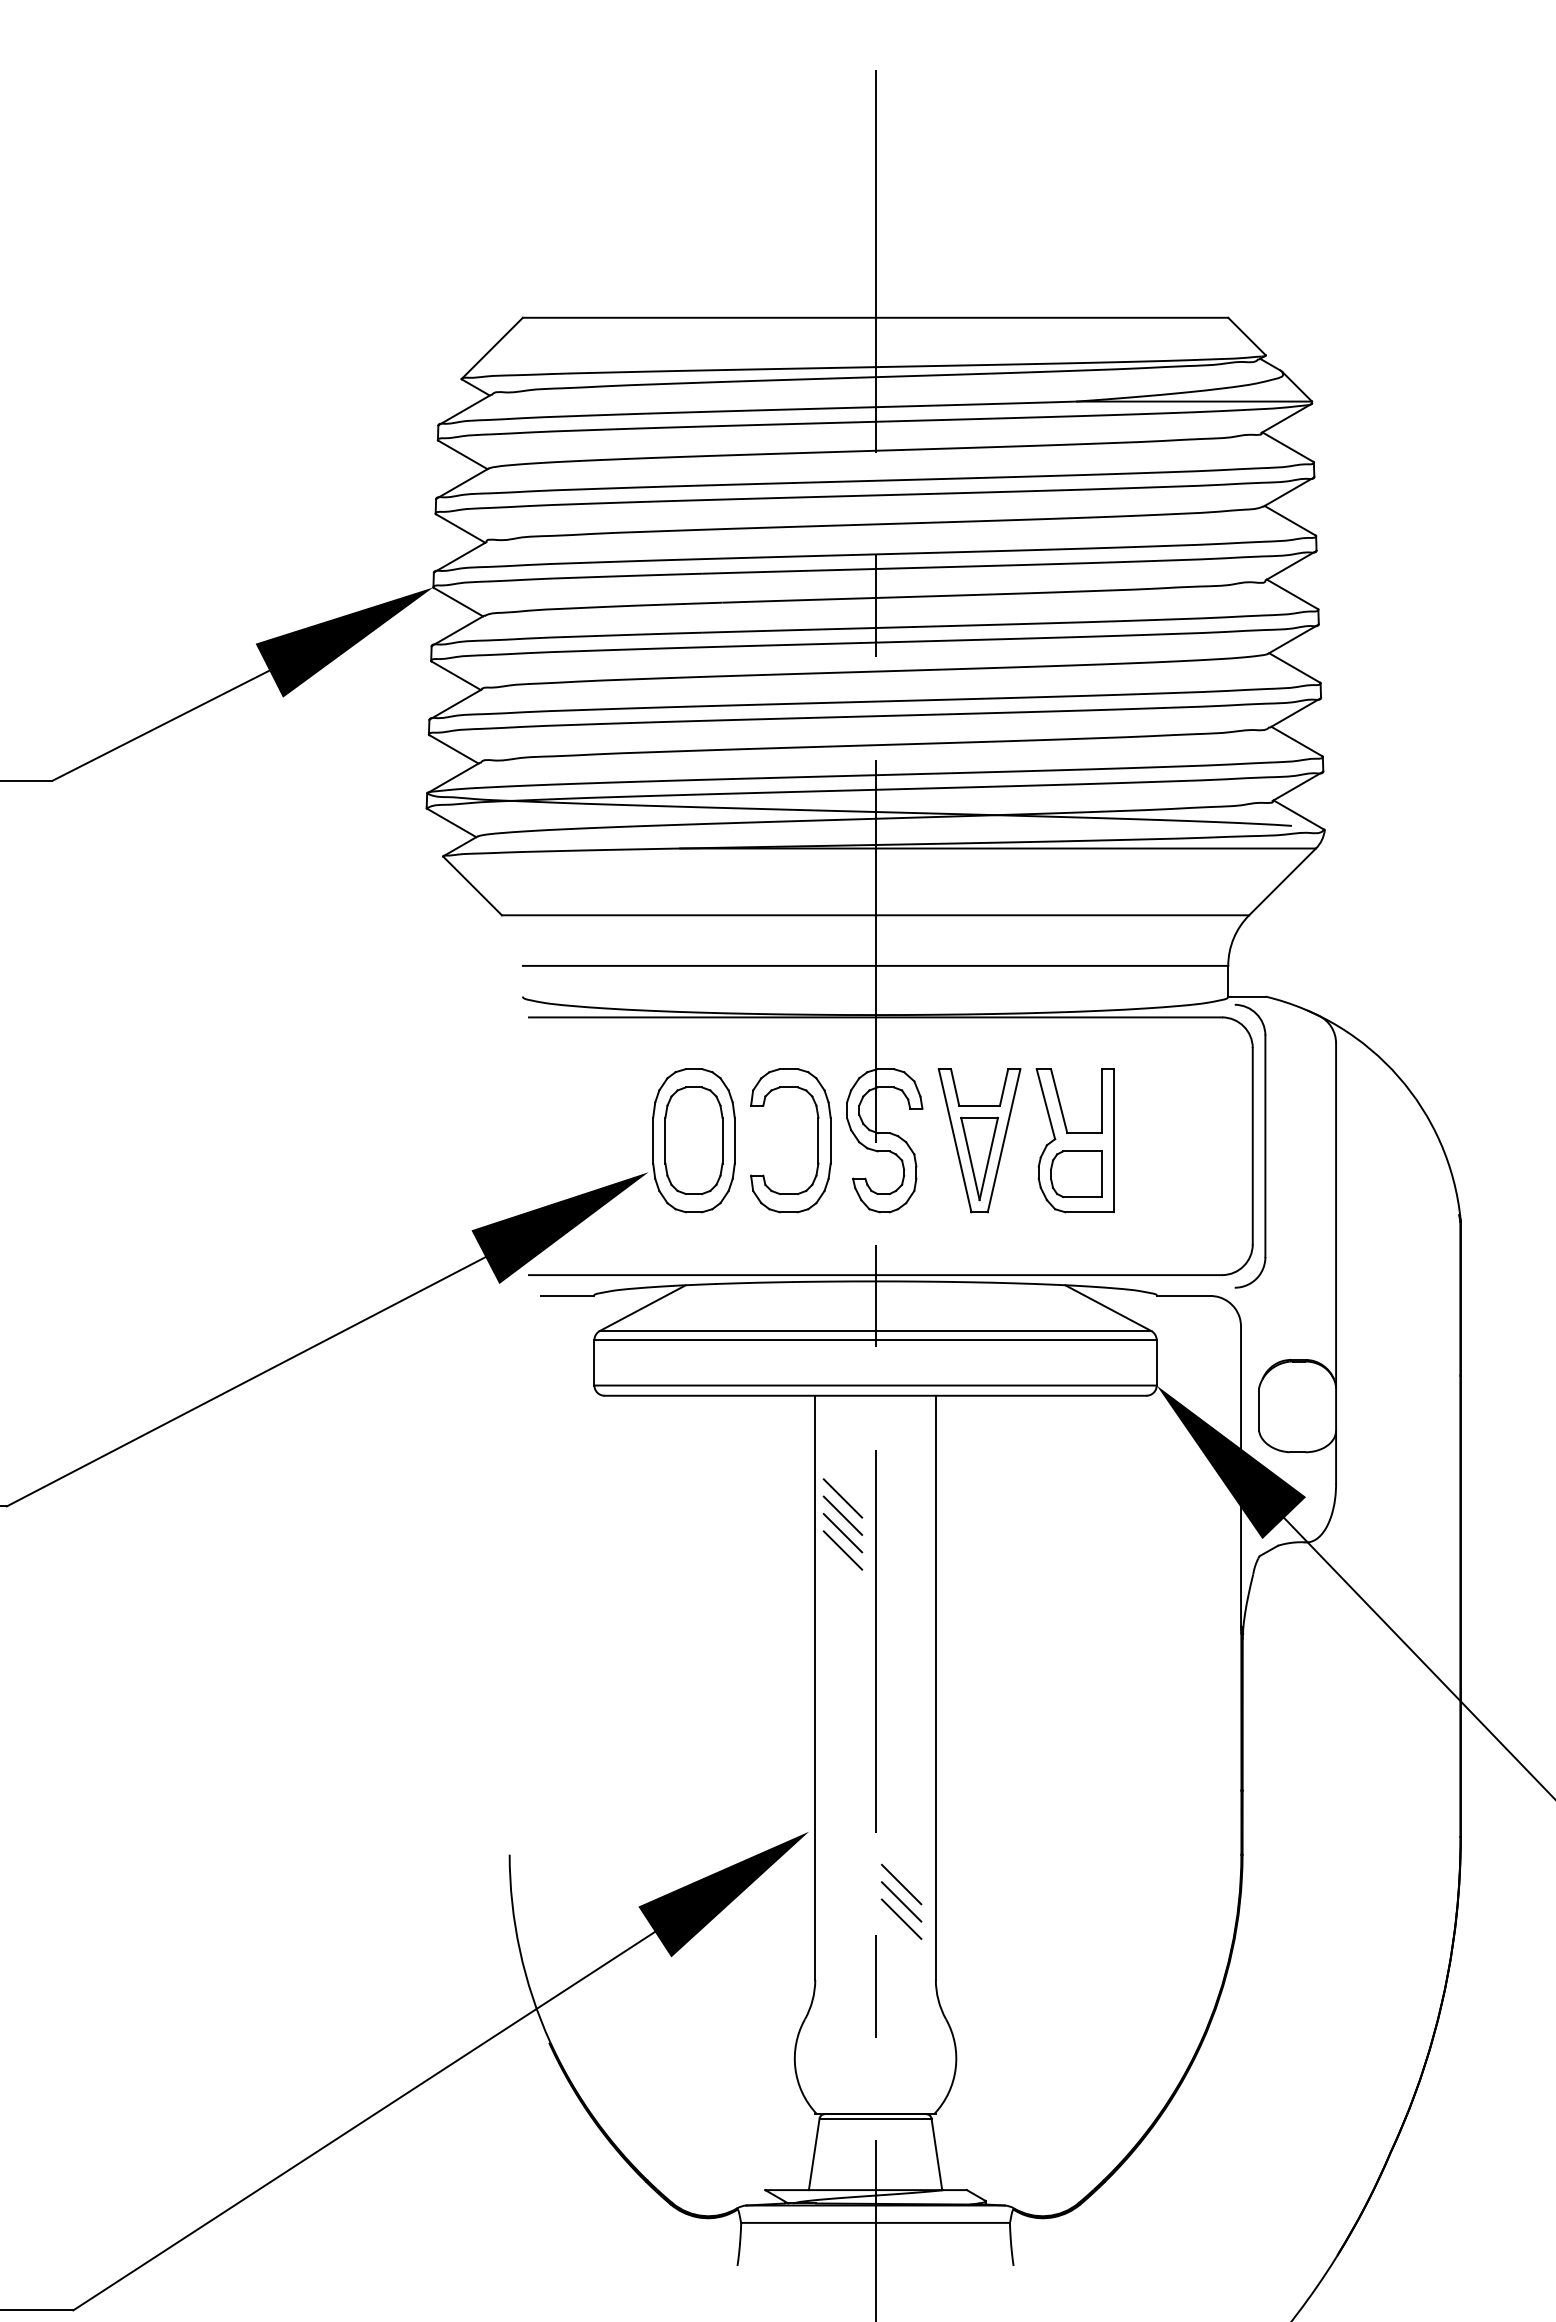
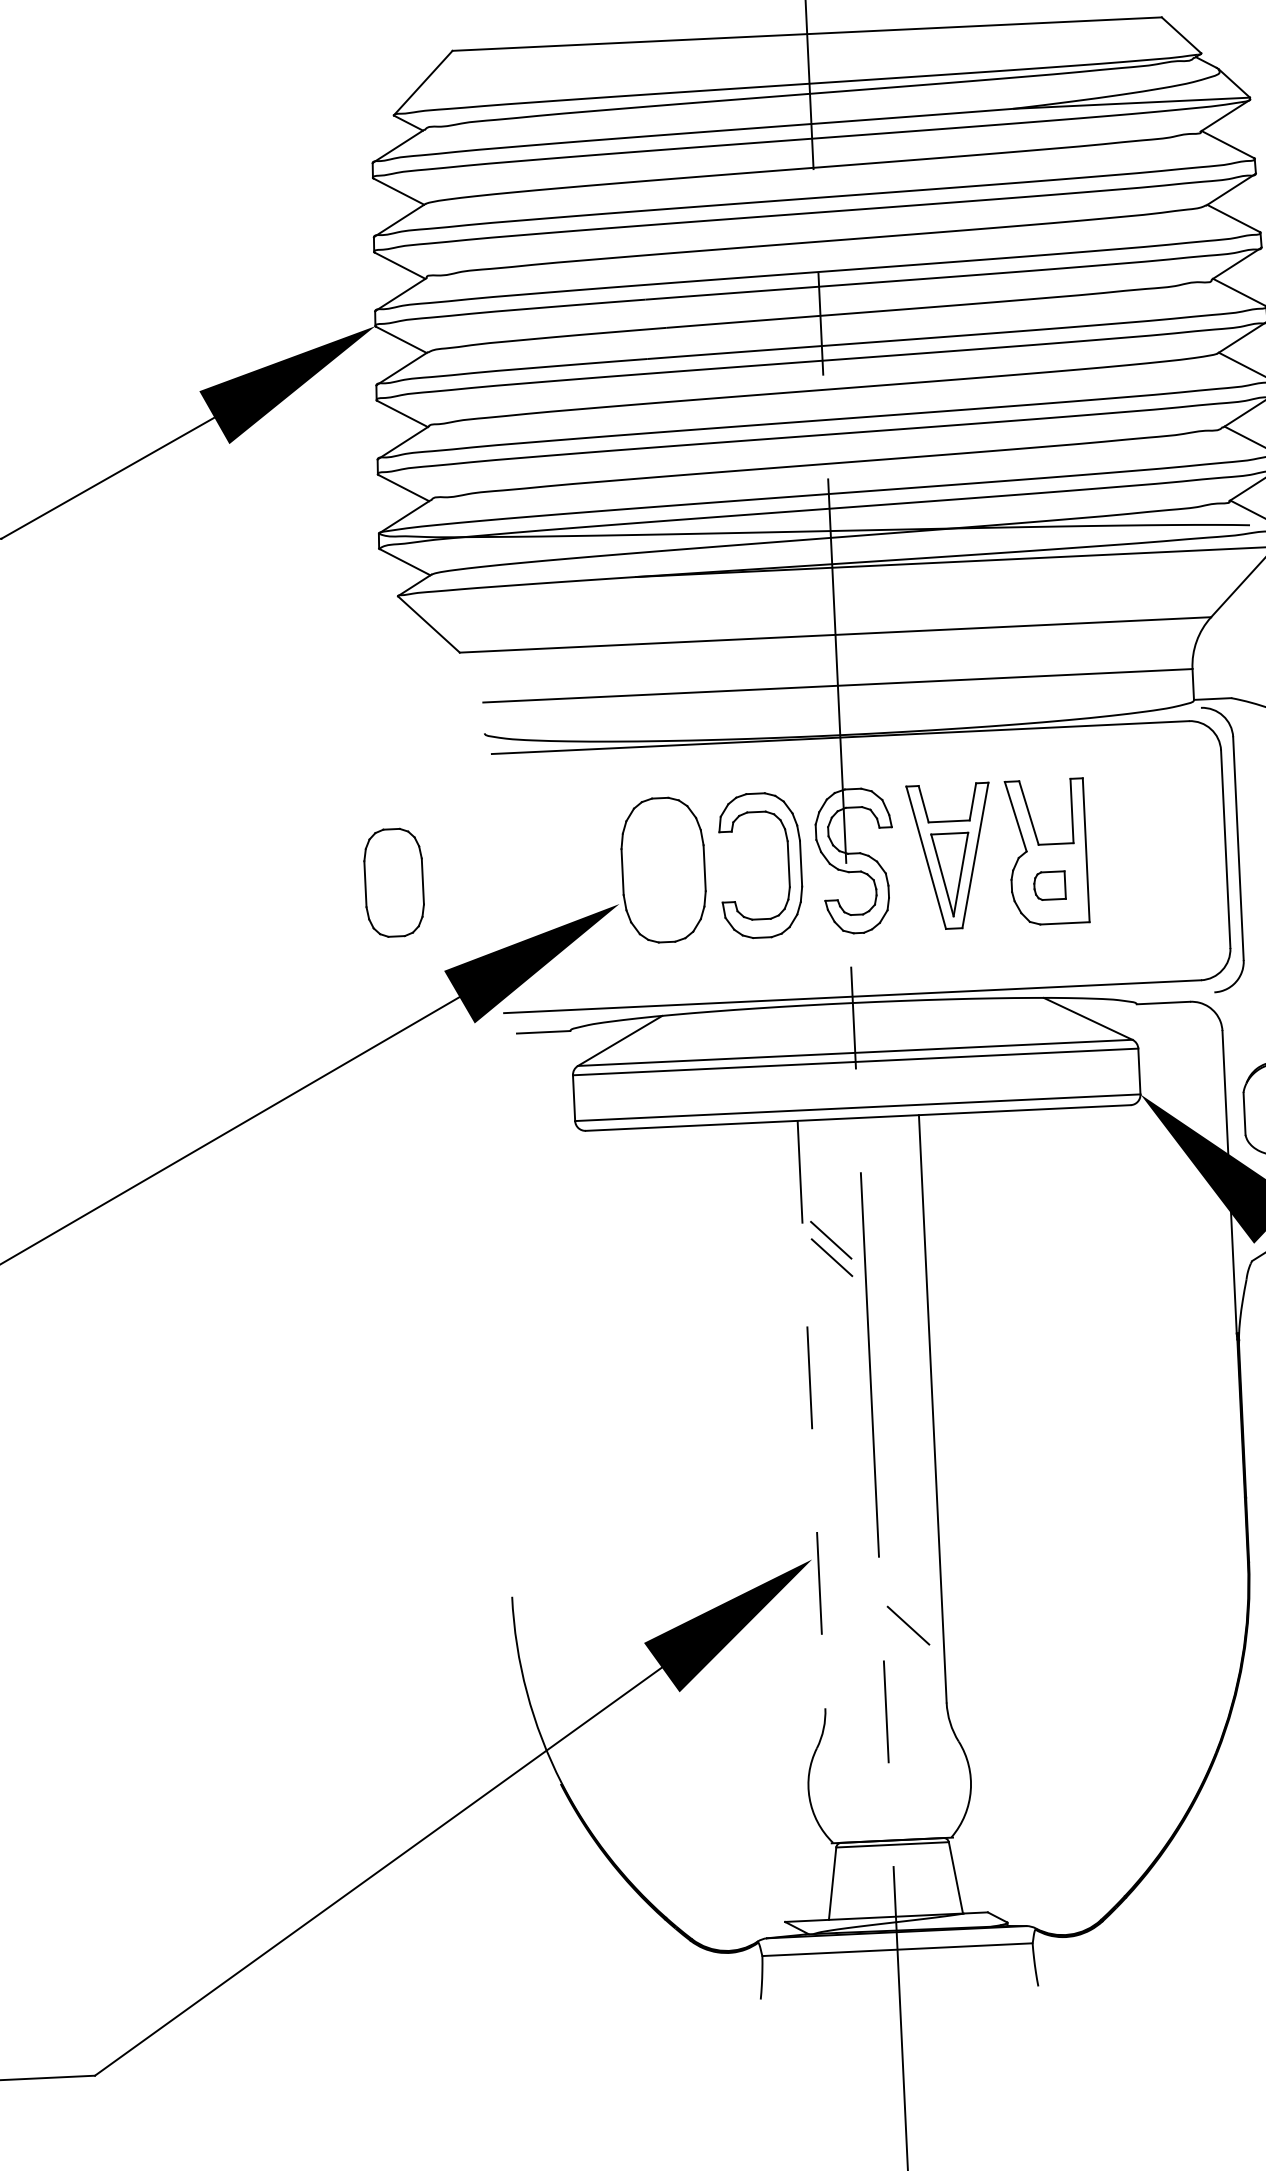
part: (693, 1140) -> (393, 882), moved
part: (1076, 1174) -> (1049, 886), size x0.6
line: (842, 1498) -> (829, 1222), removed
line: (842, 1550) -> (832, 1275), removed
line: (815, 1688) -> (811, 1415), solid -> dashed
line: (901, 1884) -> (907, 1608), removed
line: (901, 1918) -> (909, 1642), removed

